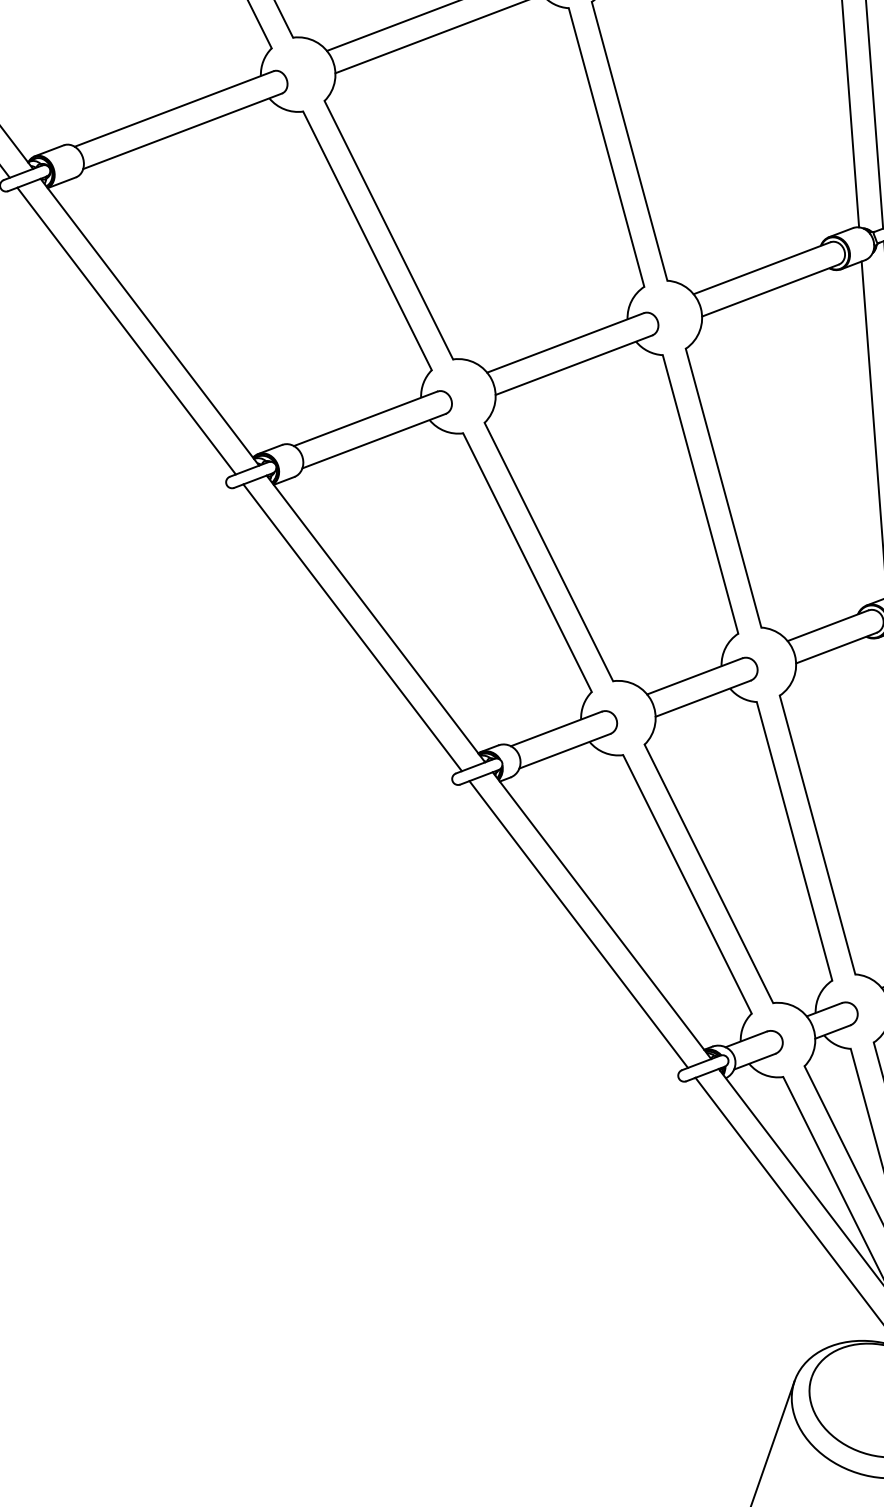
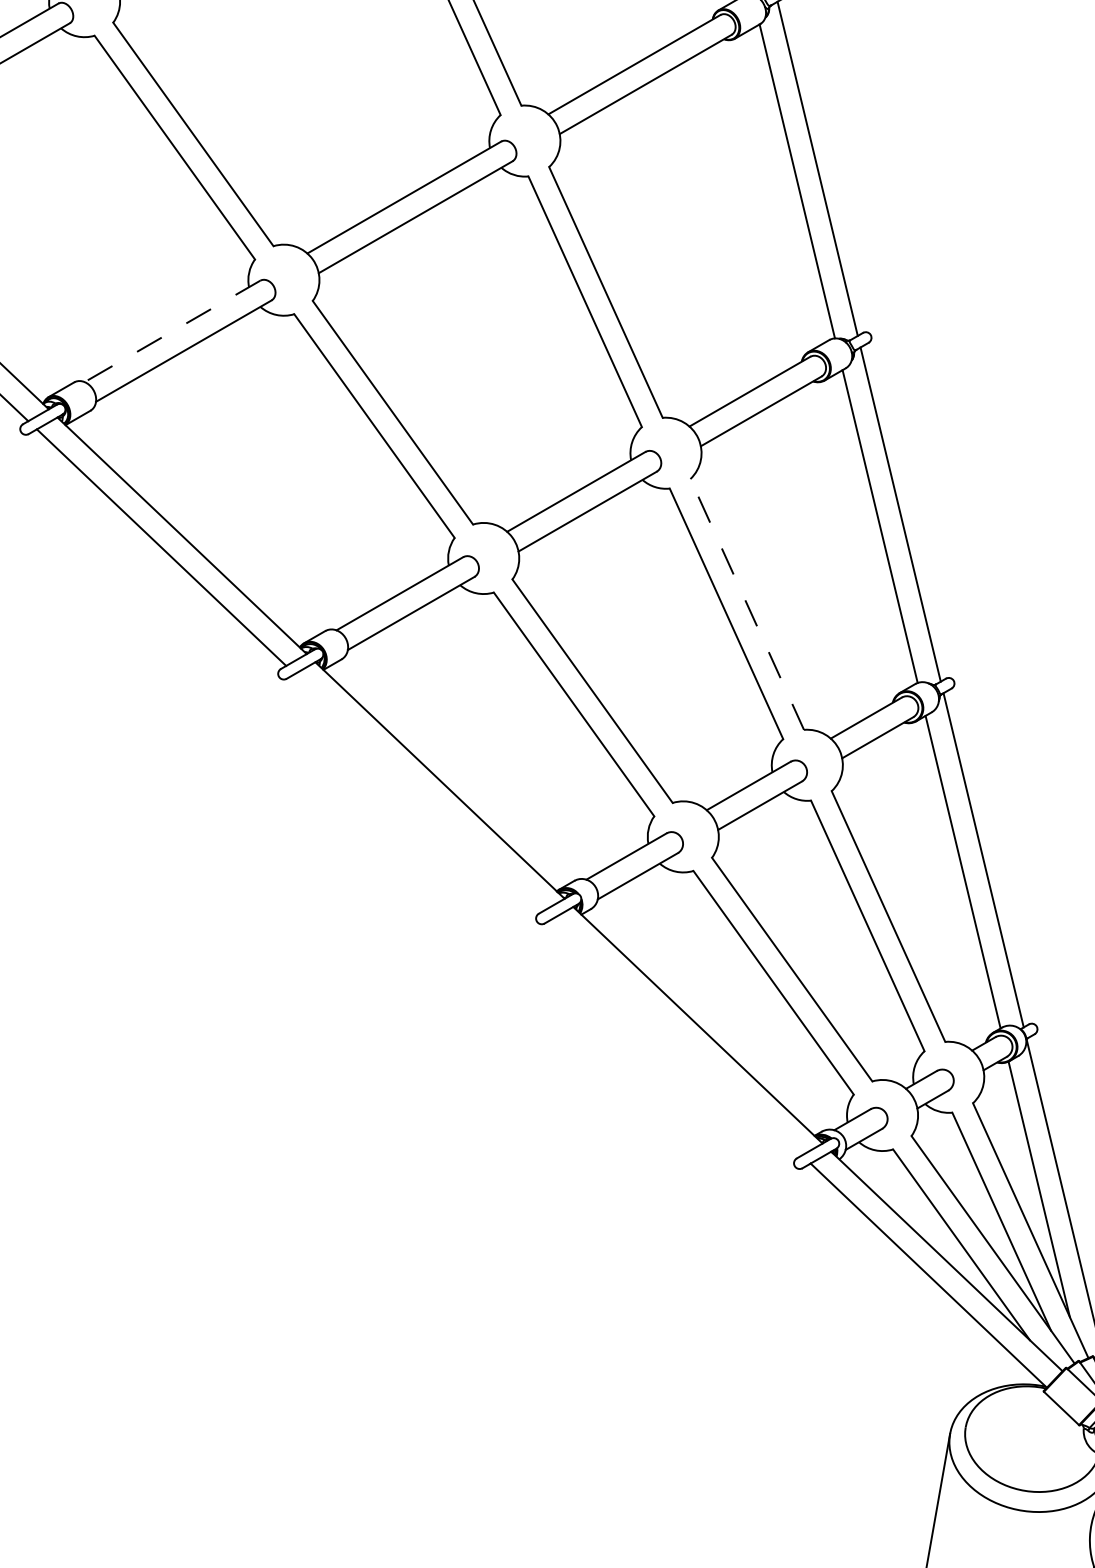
line: (174, 109) -> (172, 331), solid -> dashed
line: (723, 488) -> (747, 604), solid -> dashed
line: (352, 627) -> (419, 792), removed
line: (578, 923) -> (677, 1036), removed

